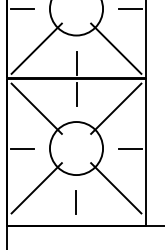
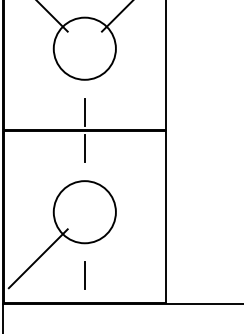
line: (21, 8) -> (20, 48), removed
line: (129, 8) -> (147, 48), removed
line: (36, 48) -> (37, 94), removed
line: (115, 48) -> (130, 94), removed
line: (36, 108) -> (37, 165), removed
line: (115, 108) -> (130, 165), removed
line: (21, 148) -> (20, 212), removed
line: (129, 148) -> (147, 212), removed
line: (115, 188) -> (130, 258), removed

